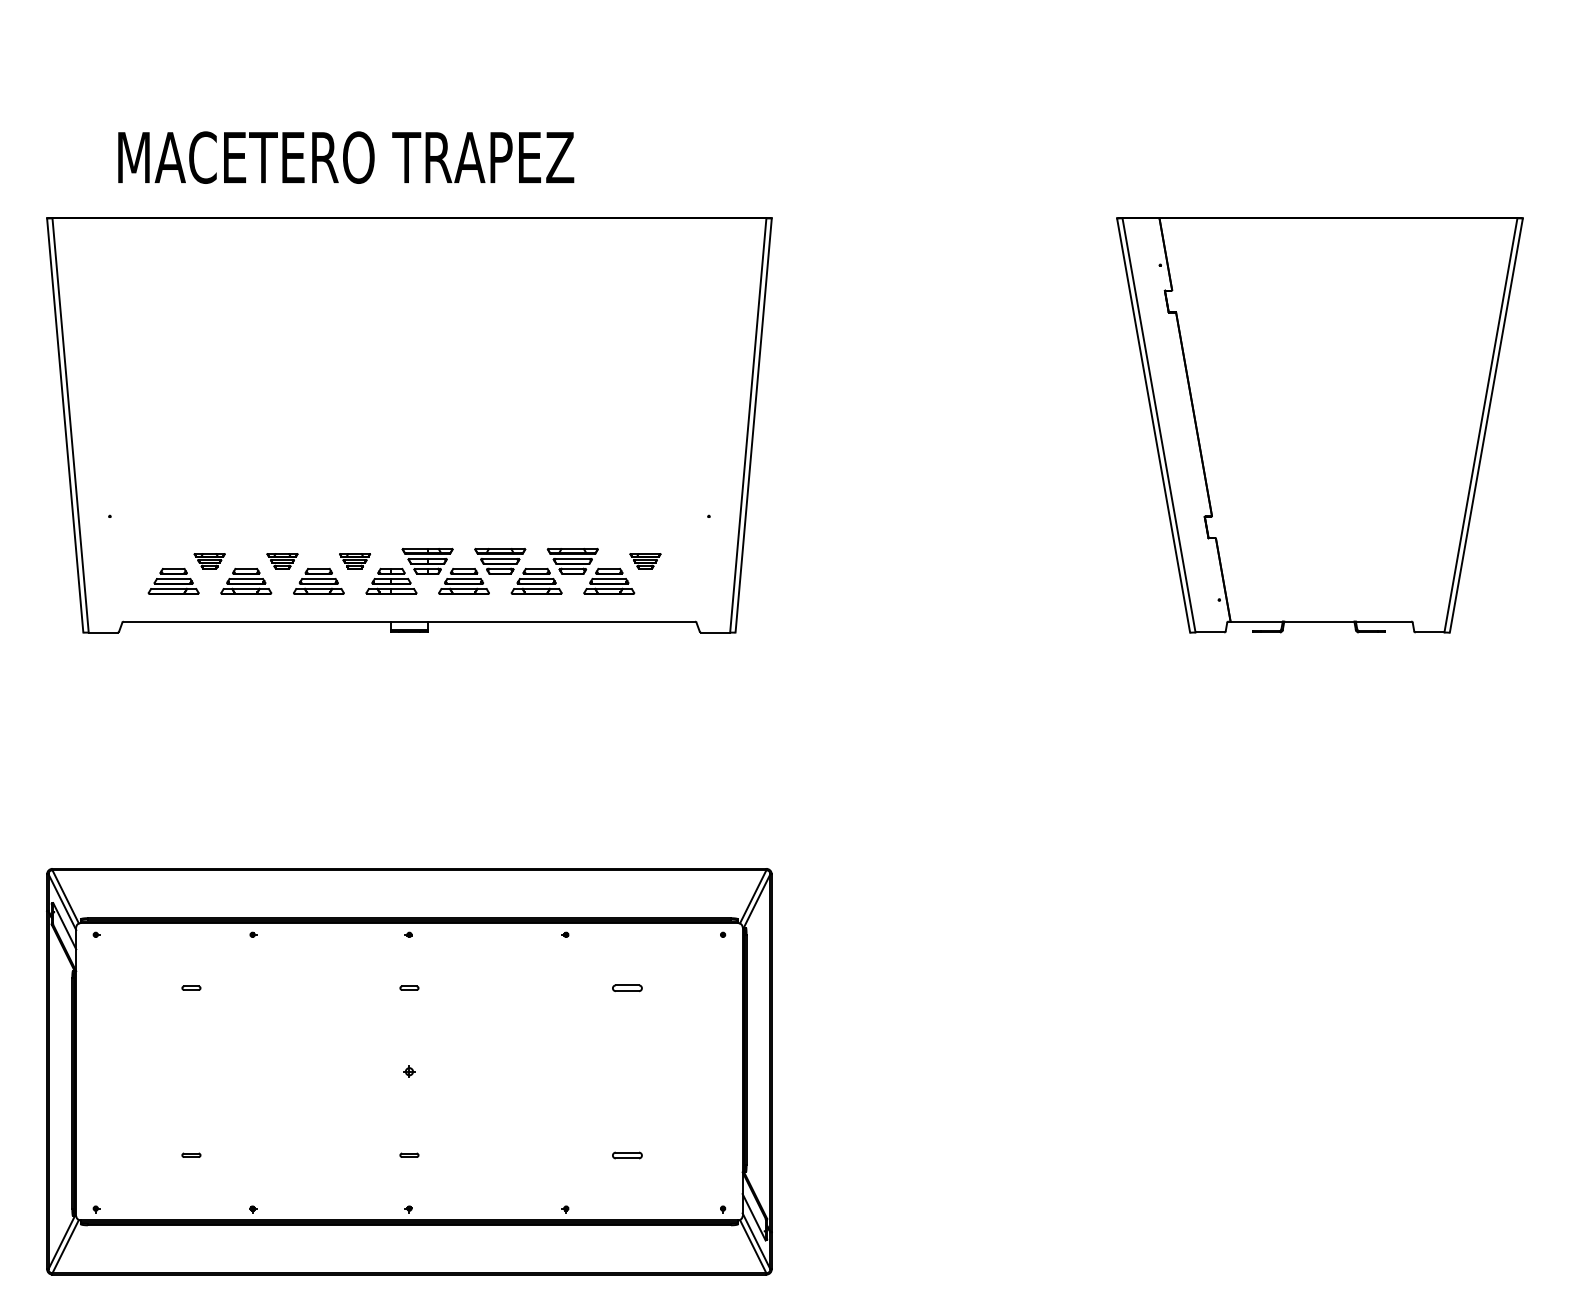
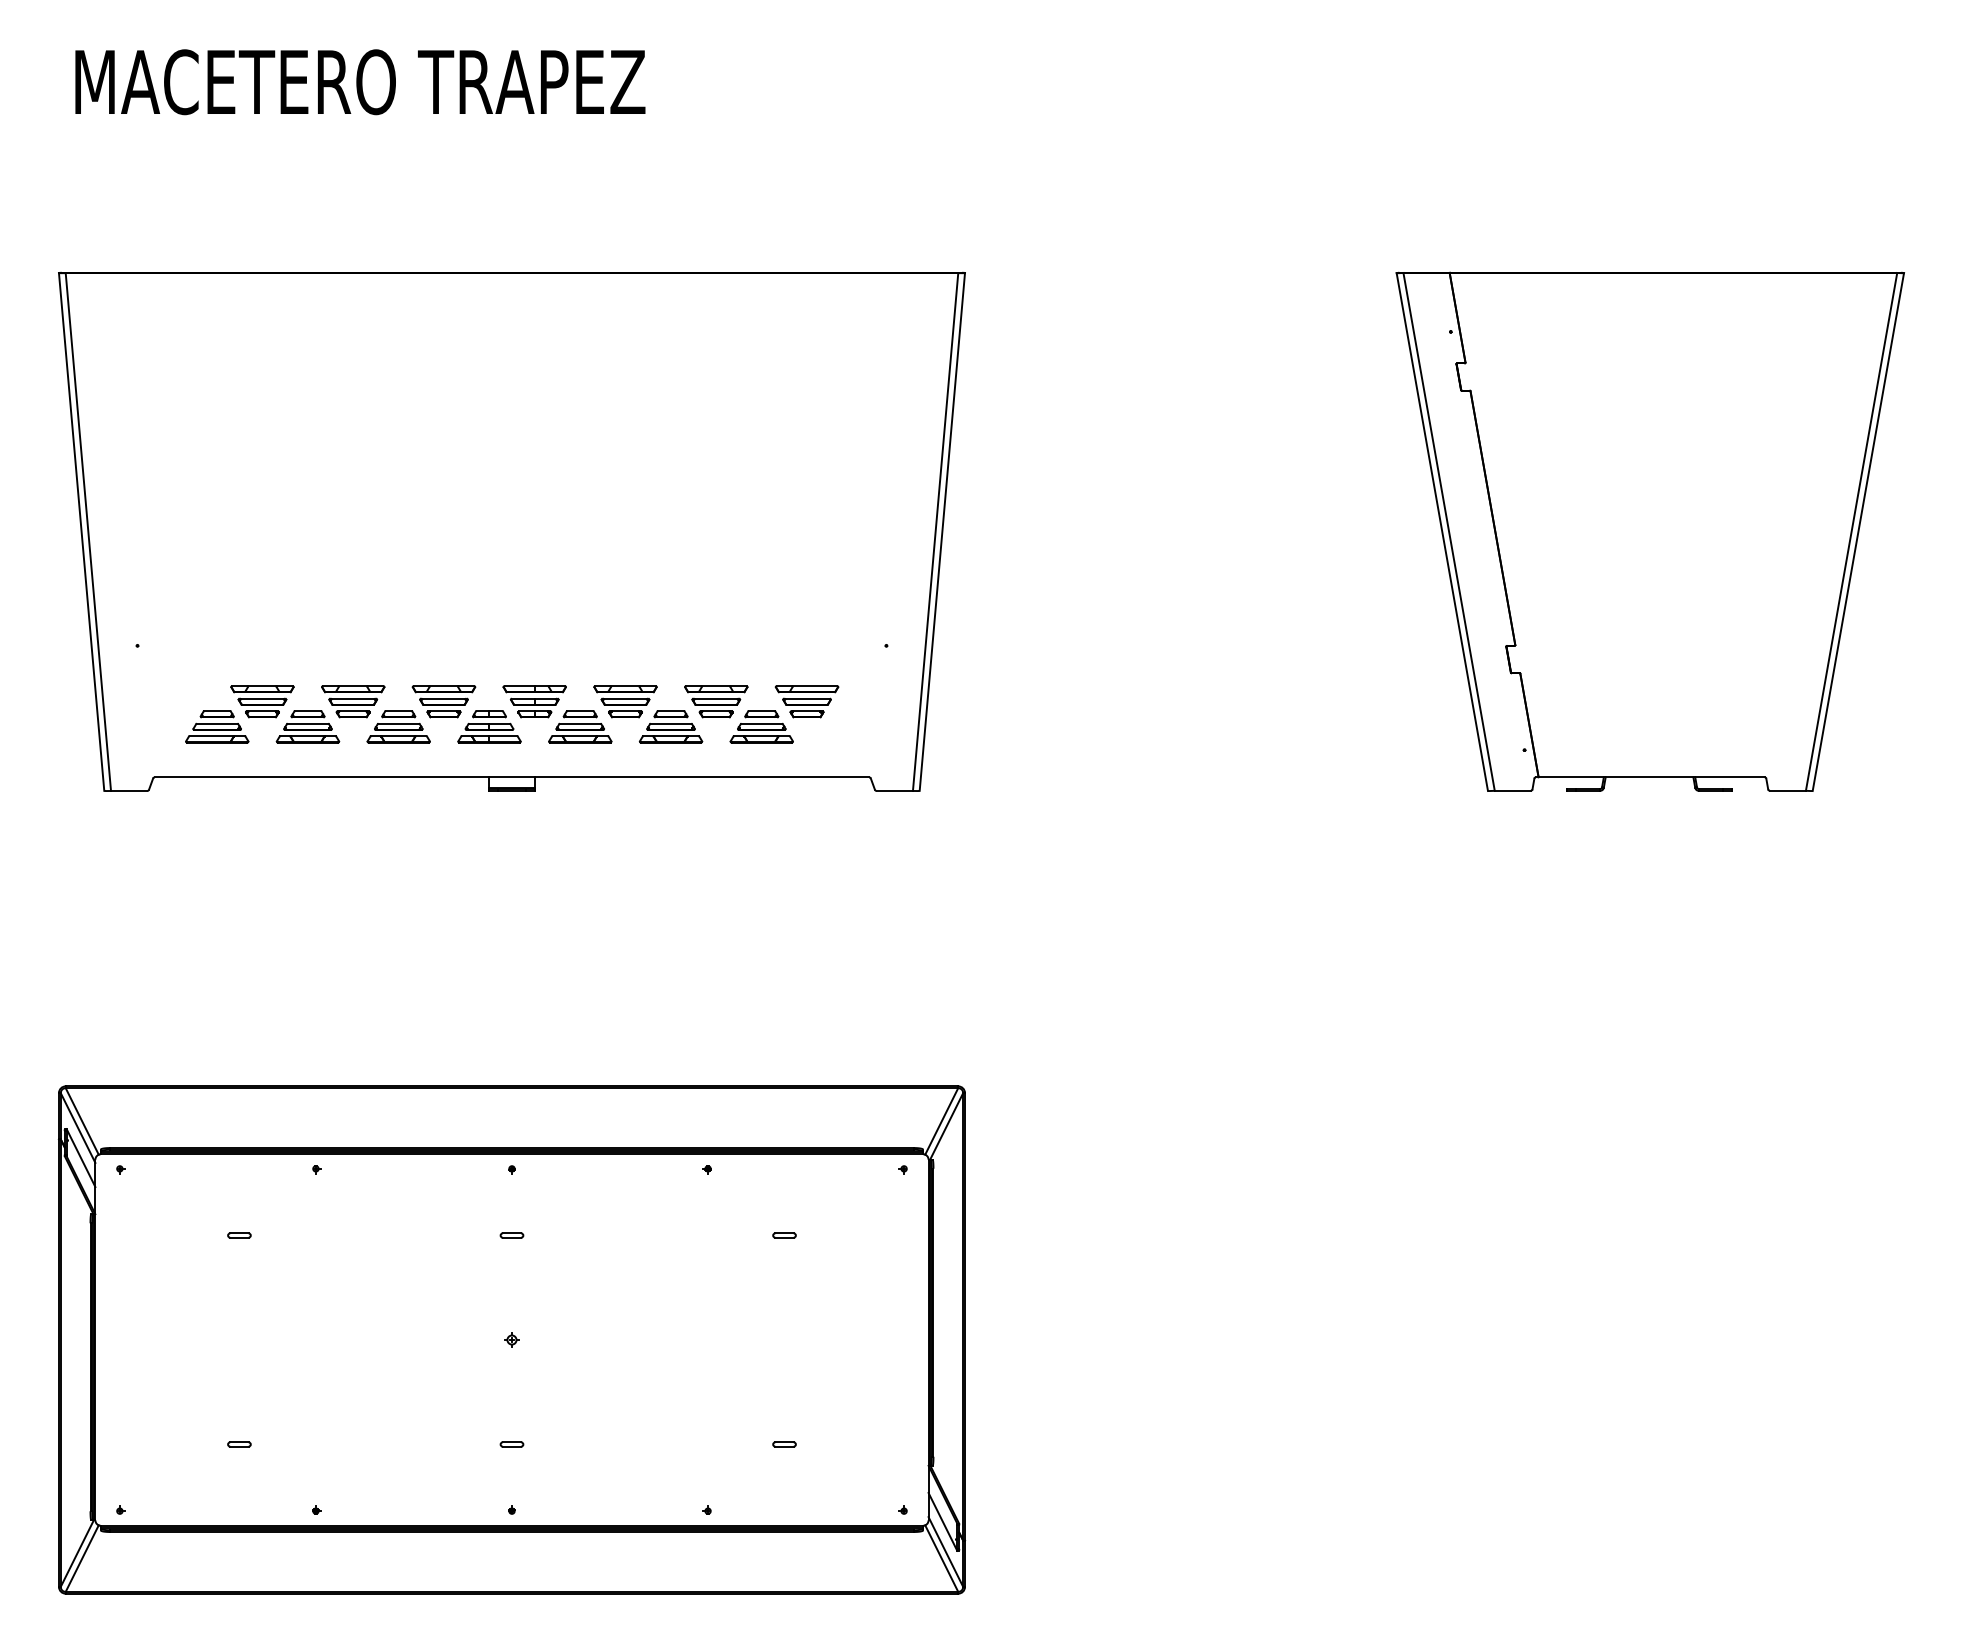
text: (346, 157) -> (360, 82), moved
part: (209, 561) -> (262, 702), size x1.67
part: (282, 561) -> (353, 702), size x1.67
part: (354, 561) -> (443, 702), size x1.67
part: (645, 561) -> (807, 702), size x1.67
part: (627, 987) -> (784, 1234), size x0.62
part: (627, 1154) -> (784, 1443), size x0.62

